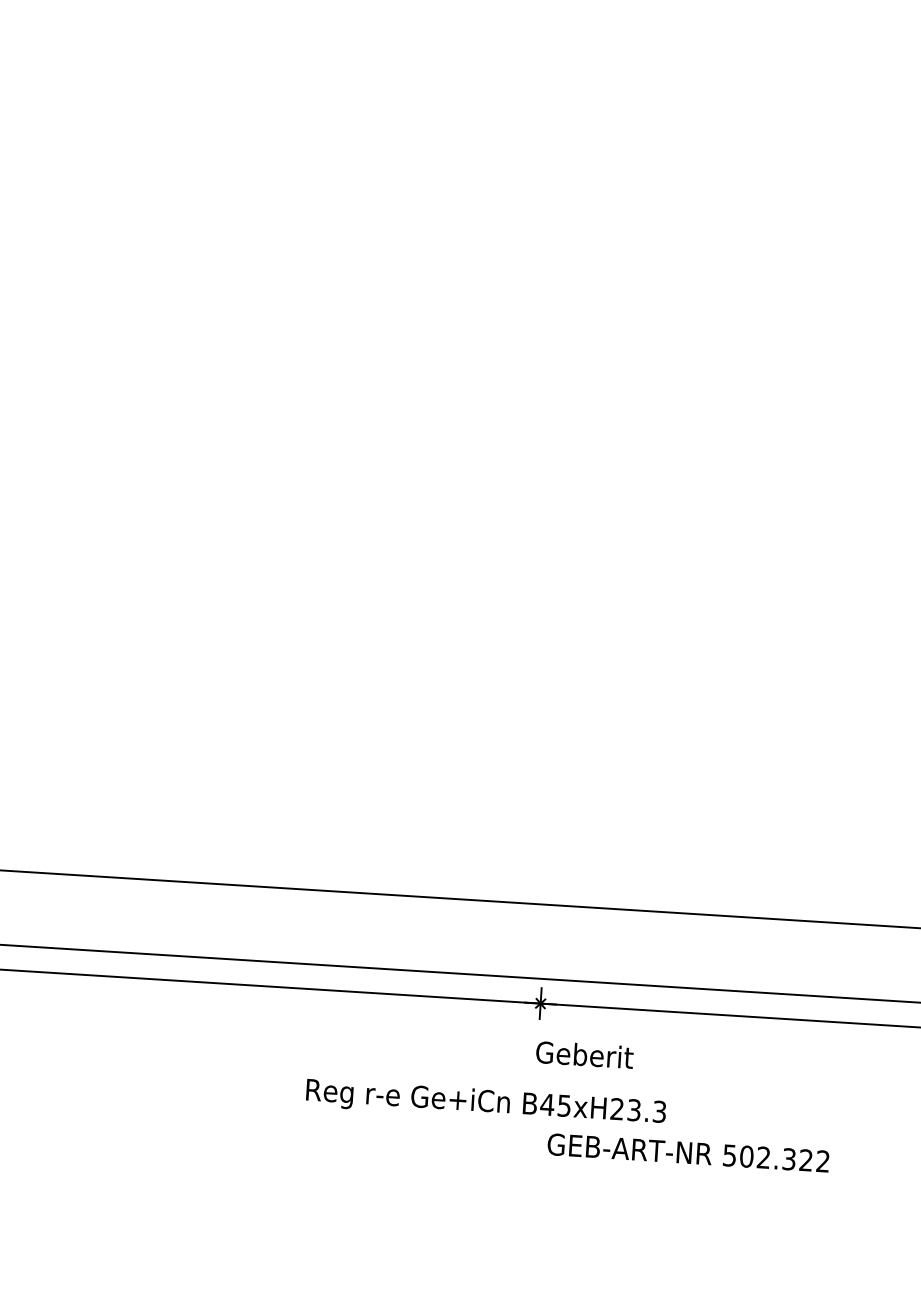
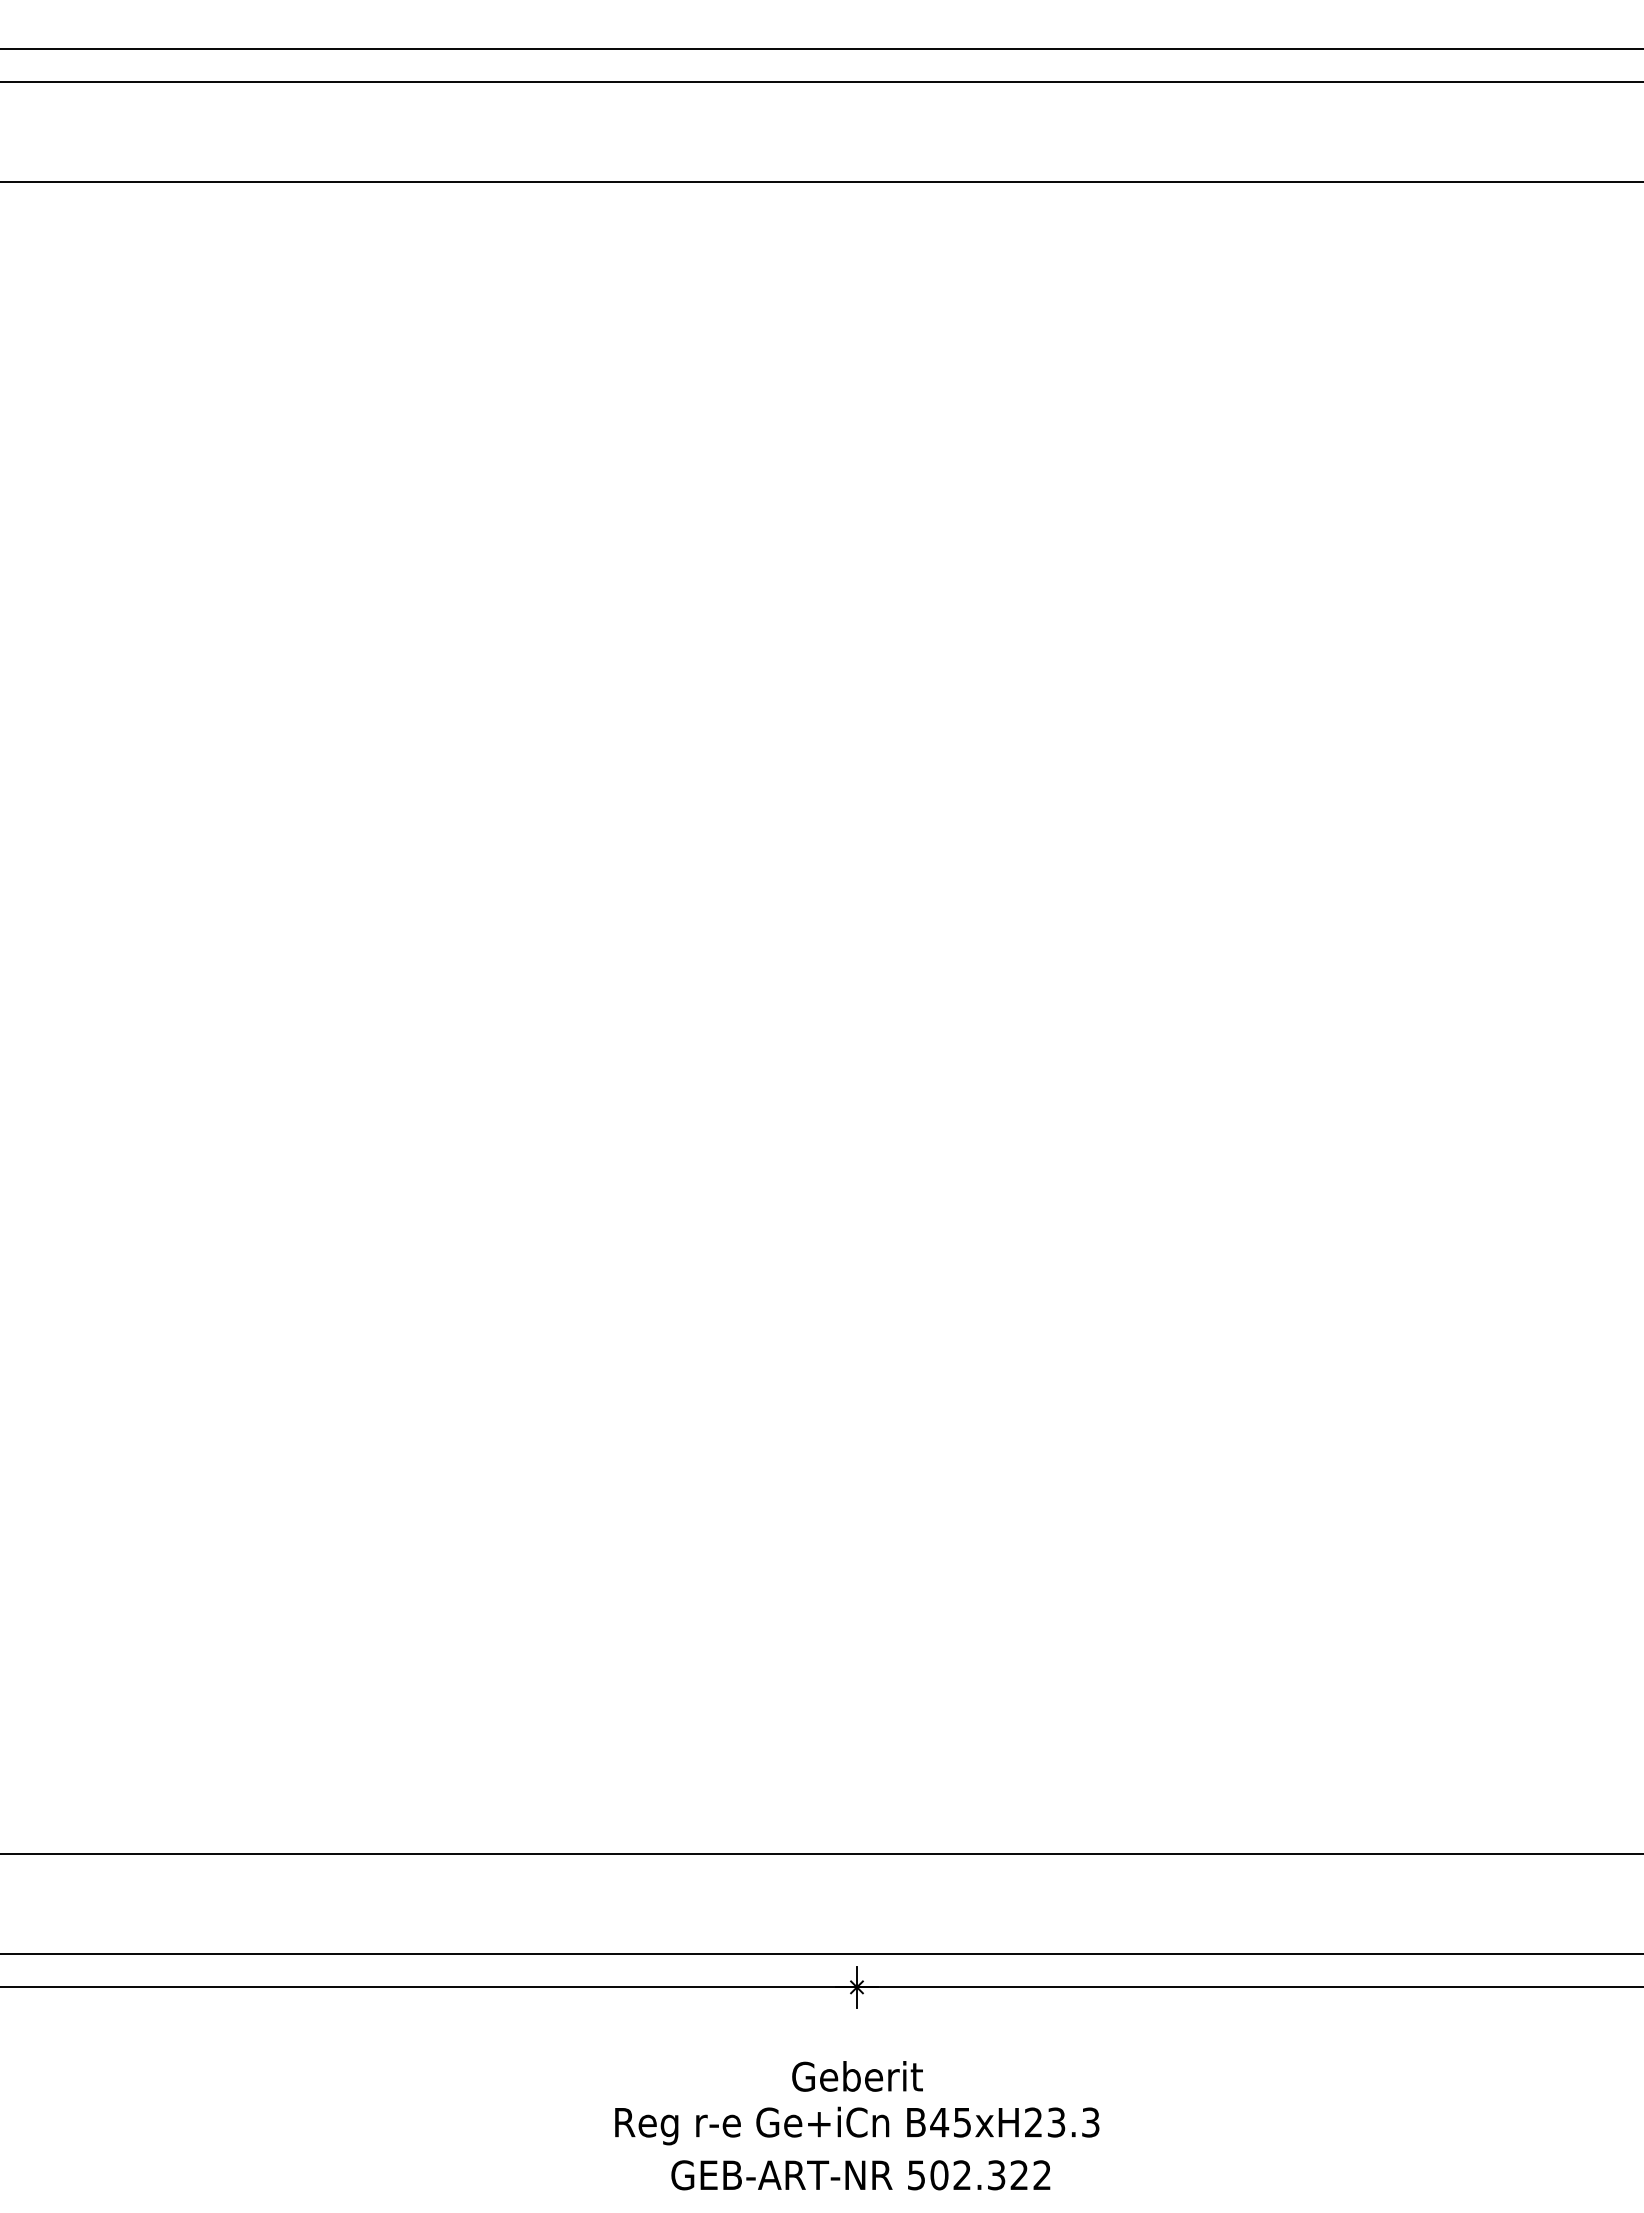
text: (584, 1054) -> (857, 2076), moved
text: (486, 1103) -> (857, 2125), moved
text: (688, 1153) -> (860, 2175), moved

